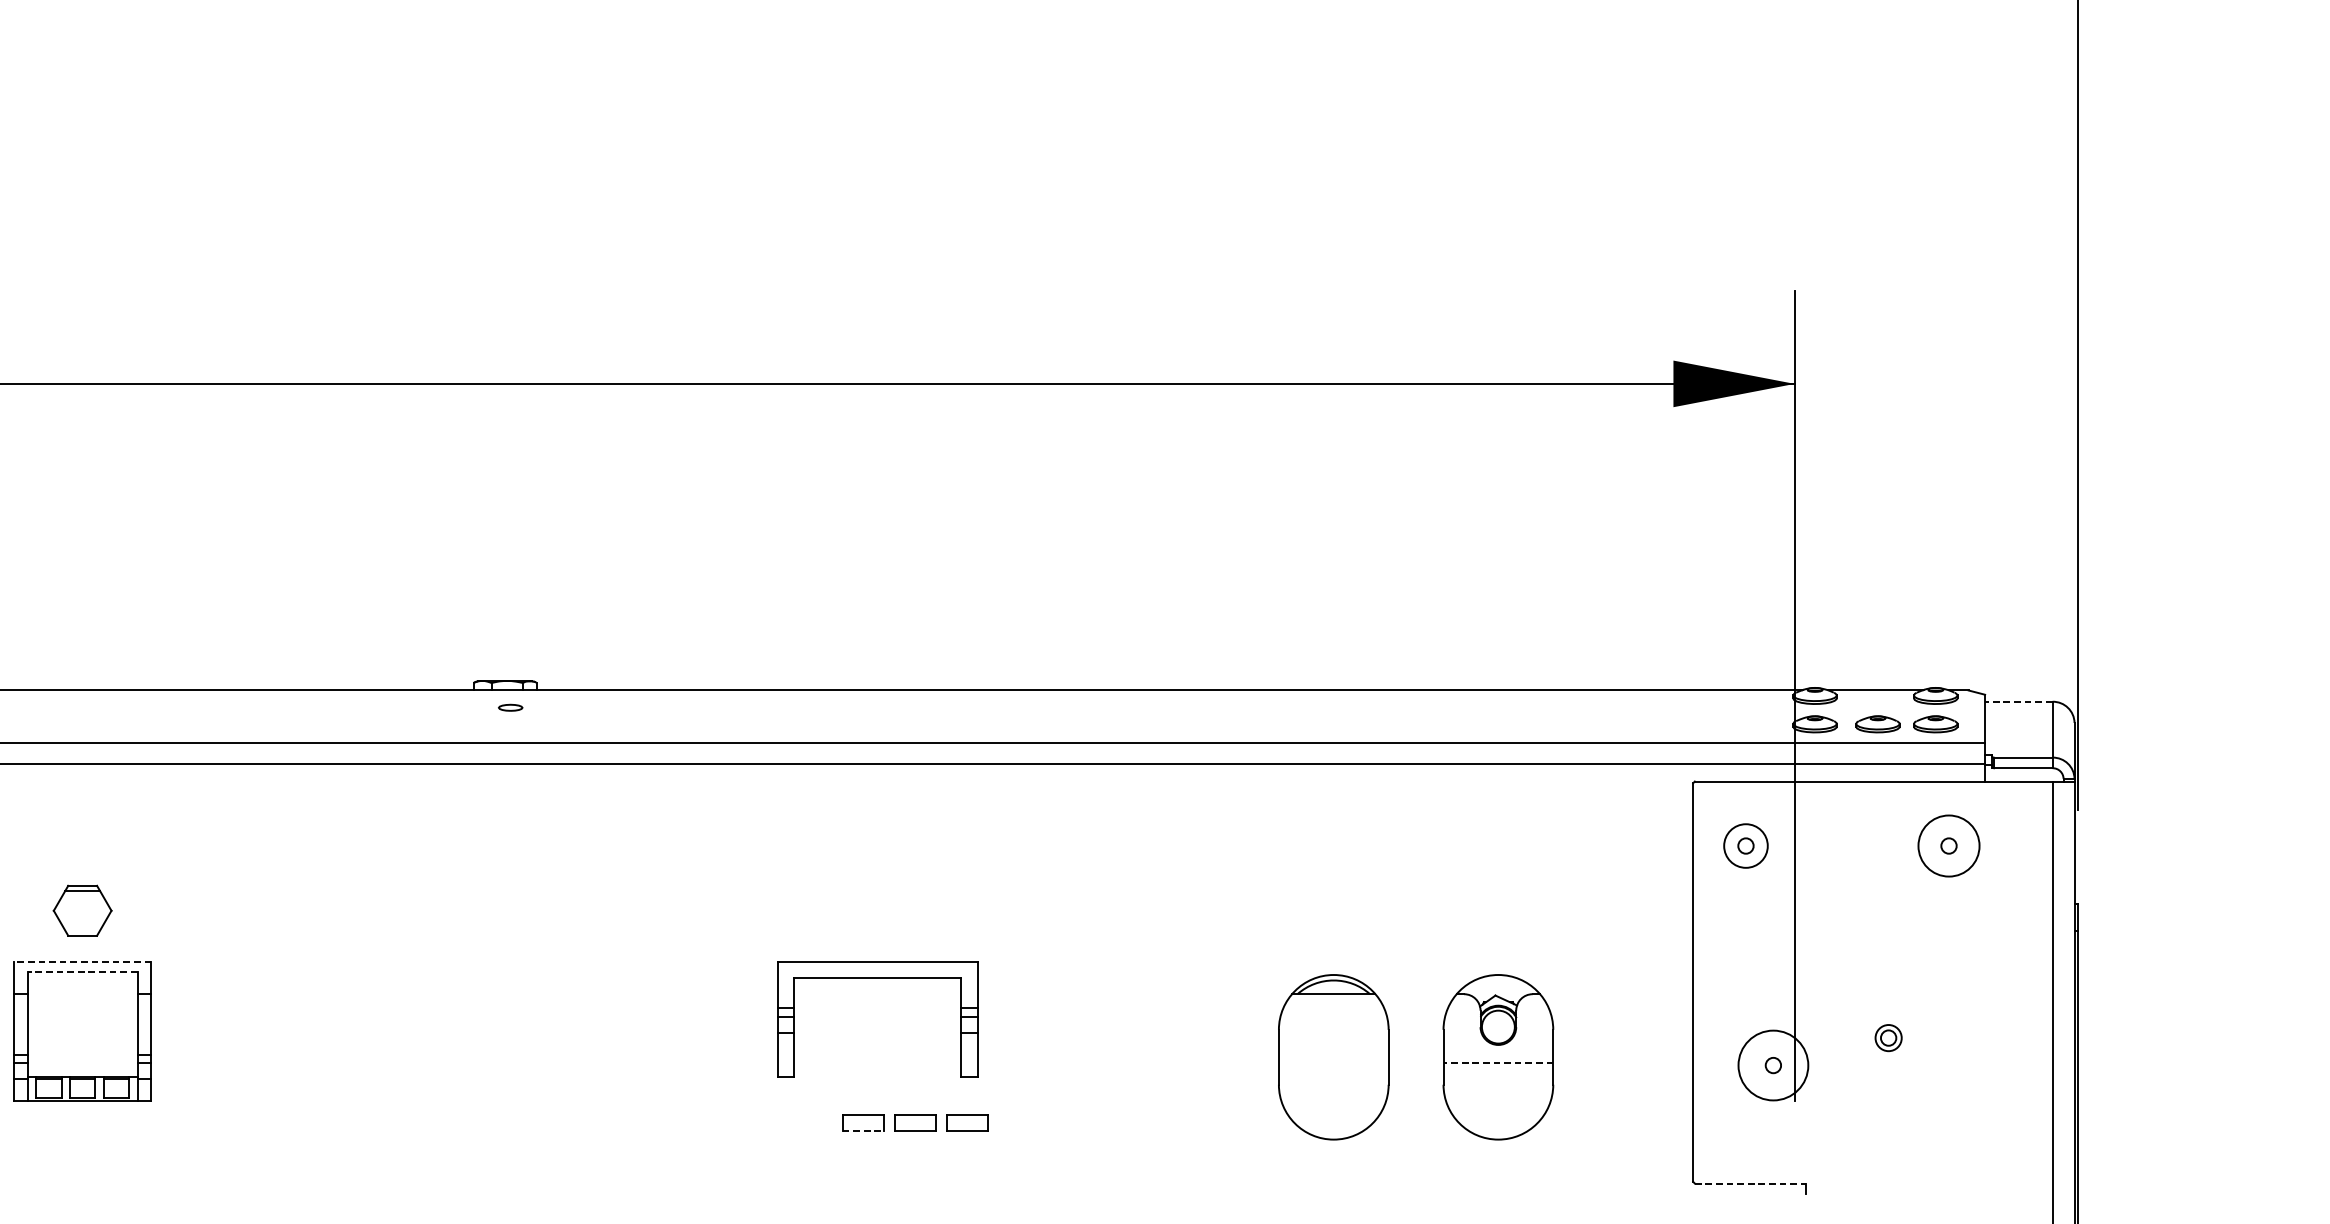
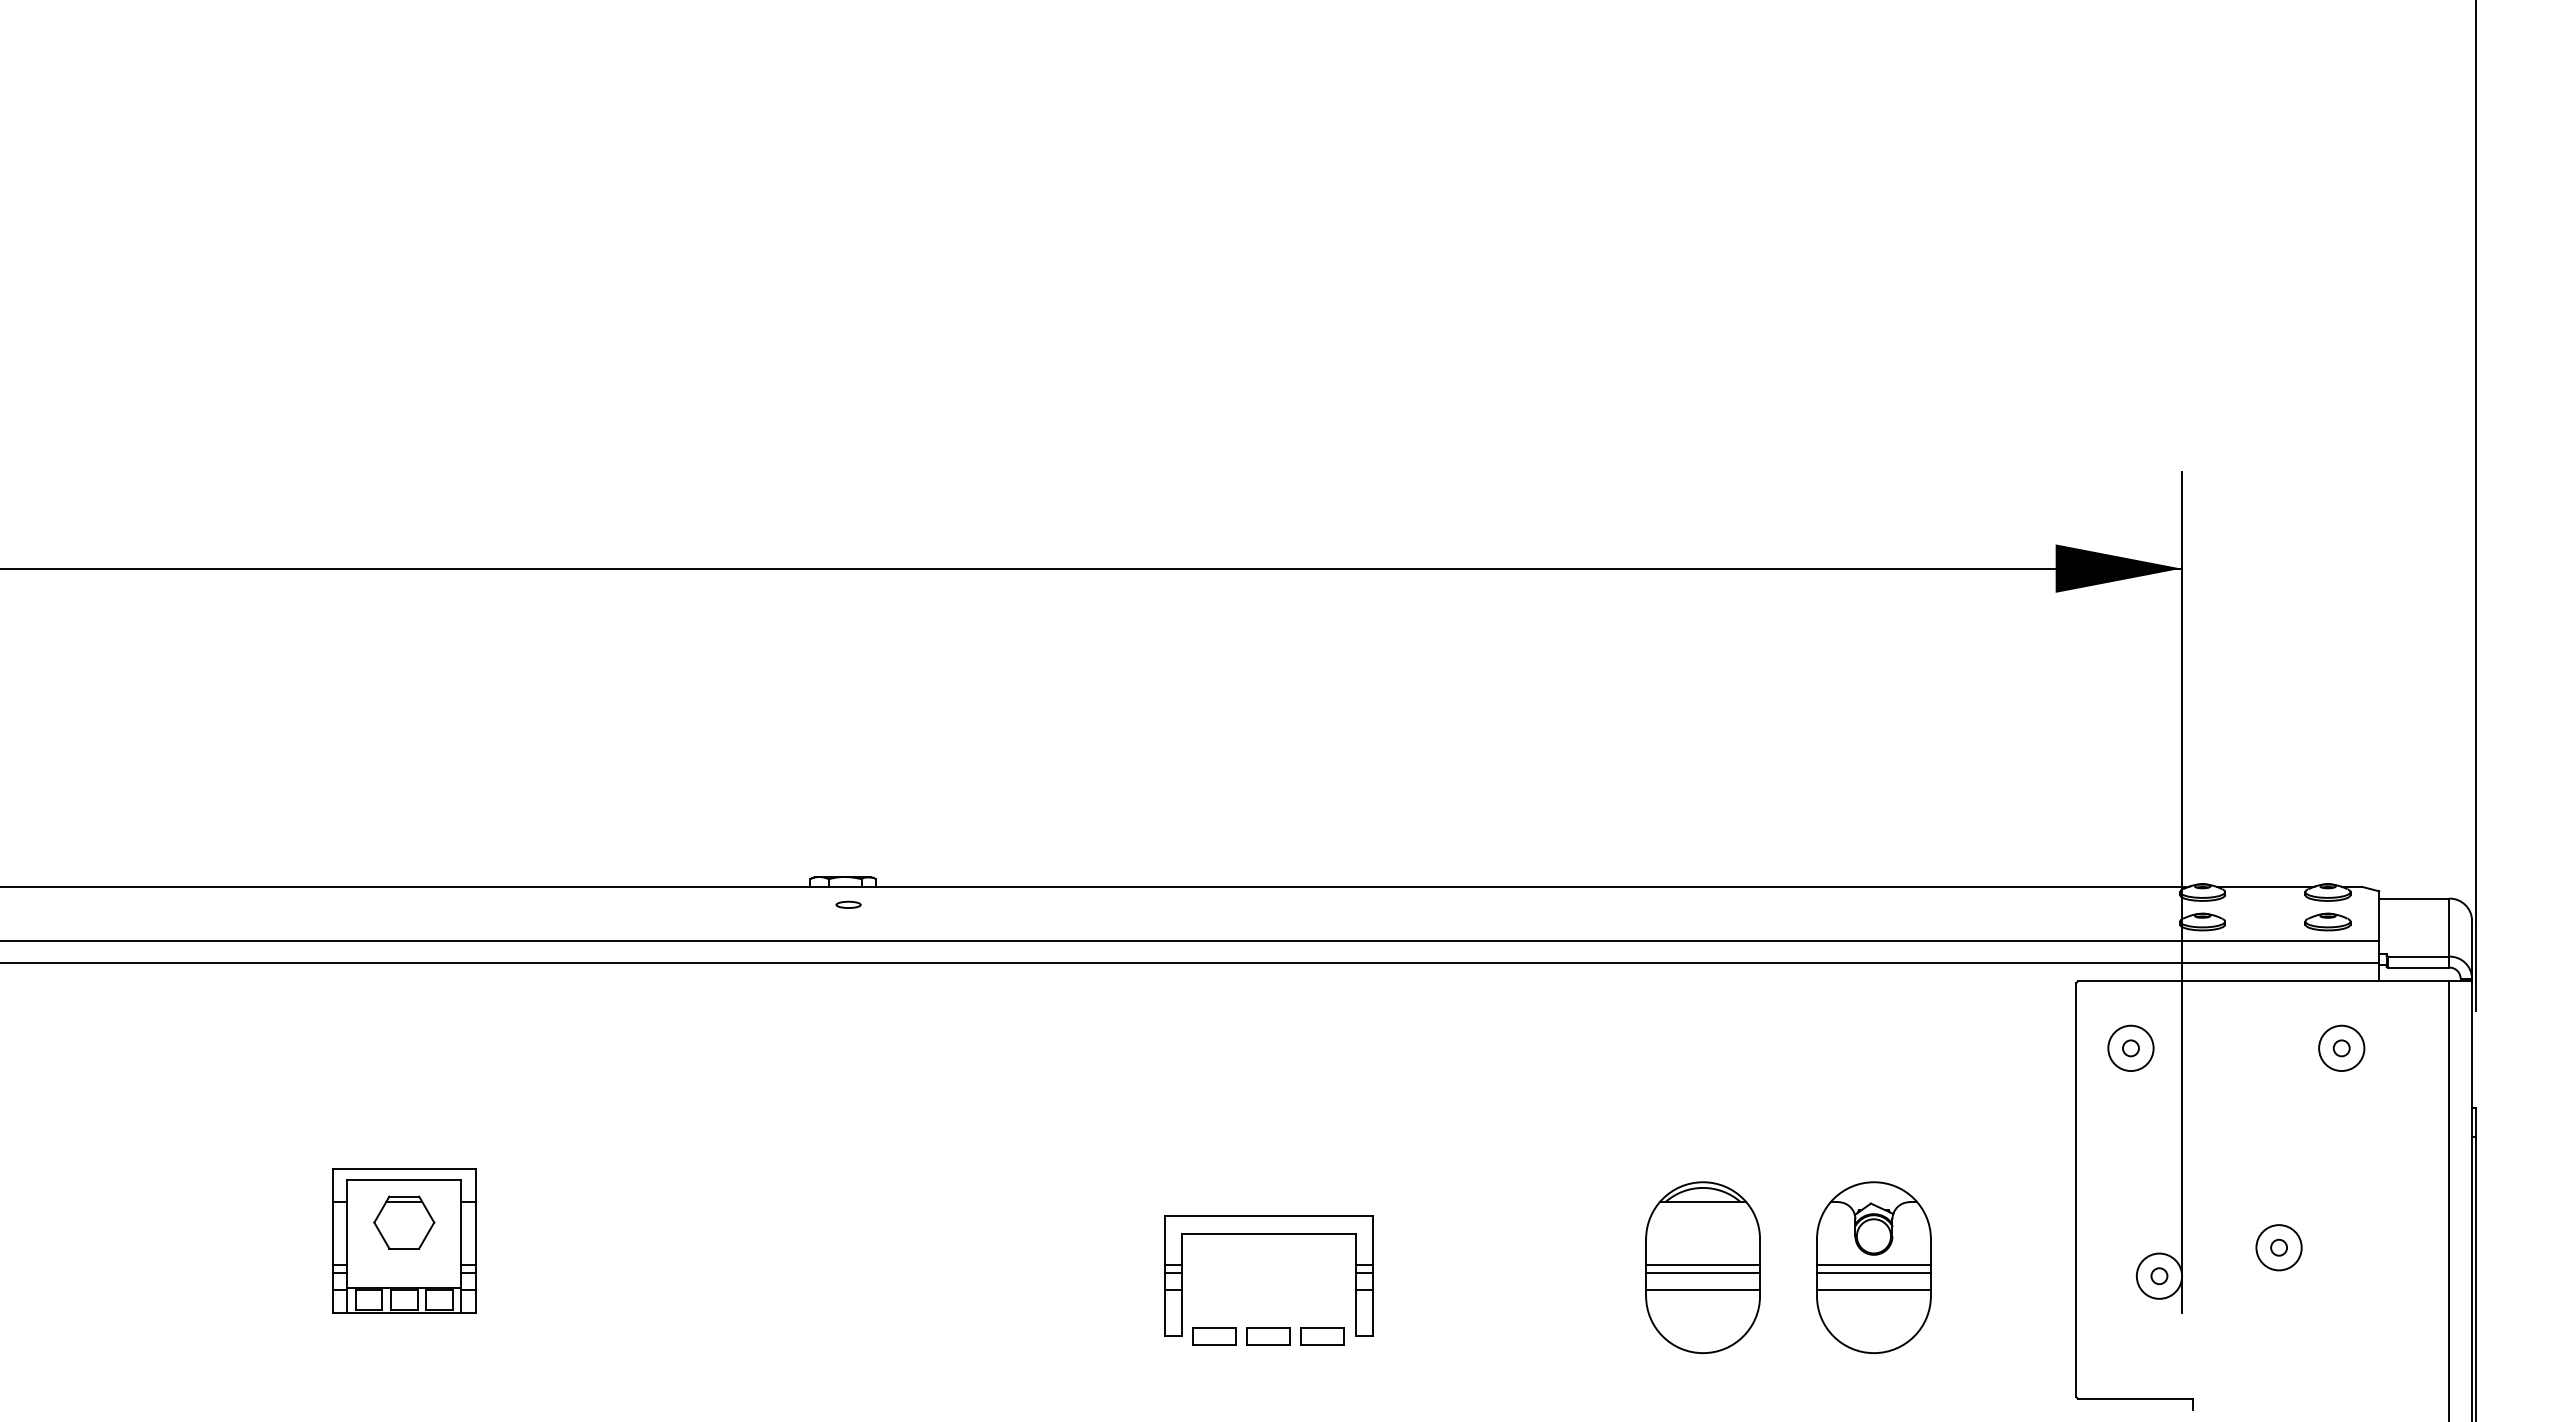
line: (2018, 701) -> (2413, 898), dashed -> solid
part: (1877, 723) -> (2267, 921), removed
circle: (1948, 846) -> (2341, 1048), size x0.71
part: (82, 910) -> (404, 1222), moved
line: (81, 962) -> (403, 1169), dashed -> solid
line: (82, 972) -> (404, 1179), dashed -> solid
part: (877, 979) -> (1268, 1234), moved
circle: (1888, 1037) -> (2278, 1247), size x1.67
line: (1334, 1054) -> (1703, 1264), added
line: (1497, 1054) -> (1873, 1264), added
line: (1334, 1062) -> (1703, 1273), added
line: (1497, 1062) -> (1873, 1273), dashed -> solid
circle: (1773, 1064) -> (2159, 1275), size x0.62
line: (1334, 1079) -> (1703, 1290), added
line: (1497, 1079) -> (1873, 1290), added
line: (864, 1131) -> (1215, 1344), dashed -> solid
line: (1750, 1183) -> (2135, 1398), dashed -> solid

